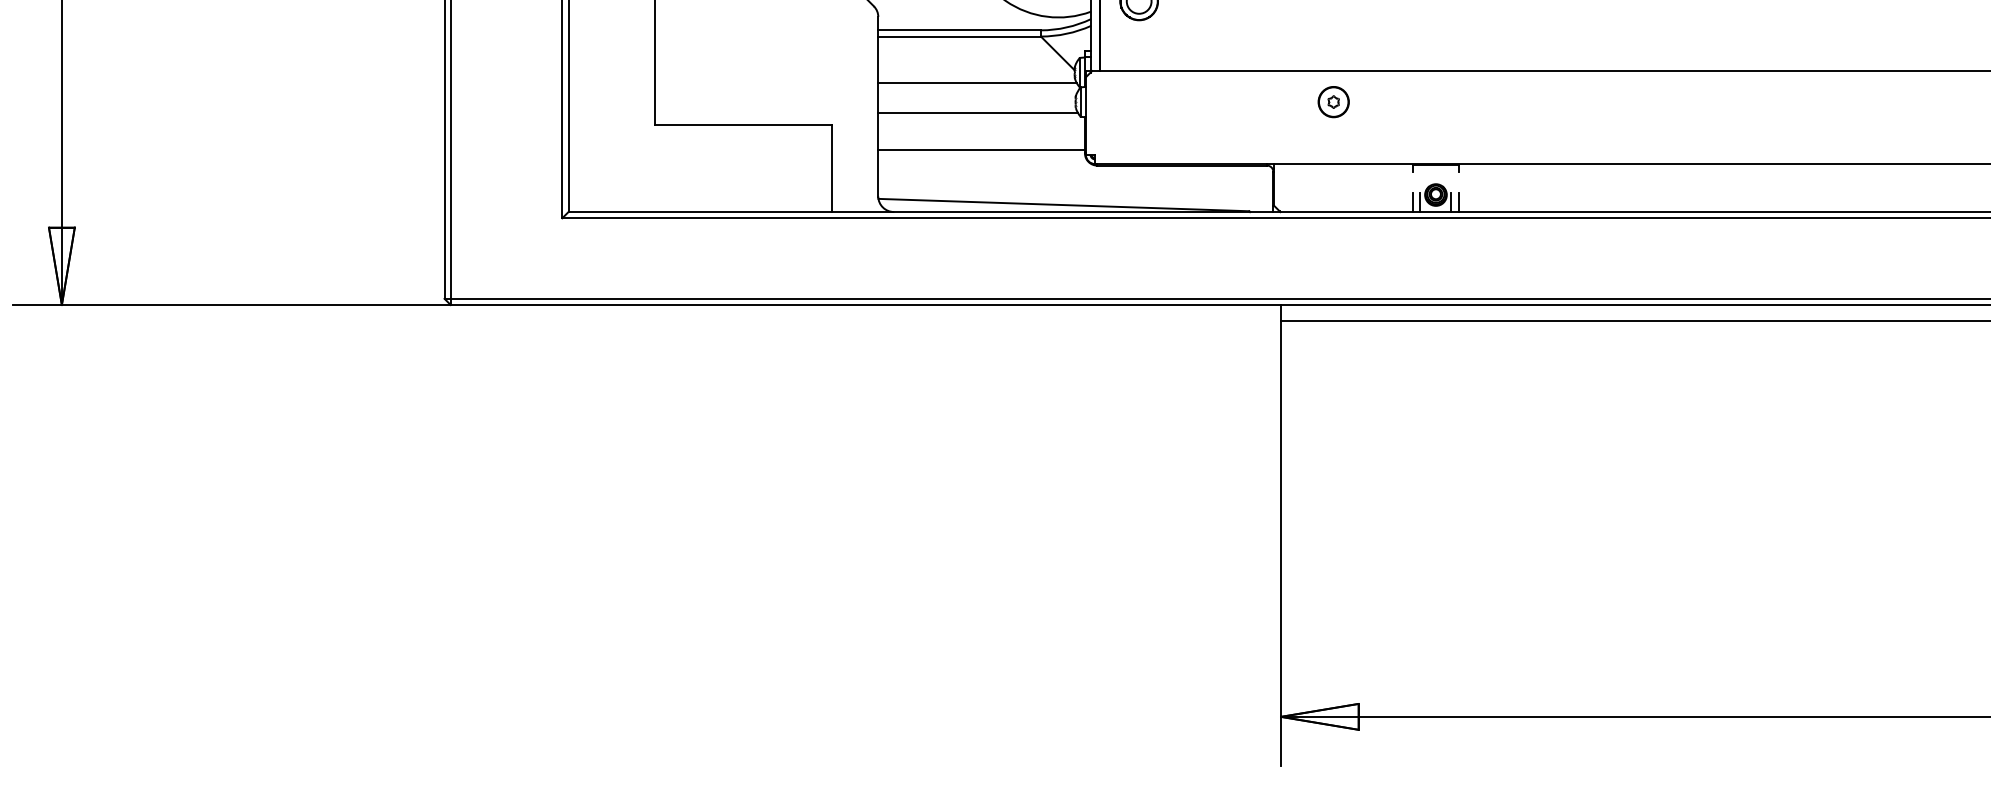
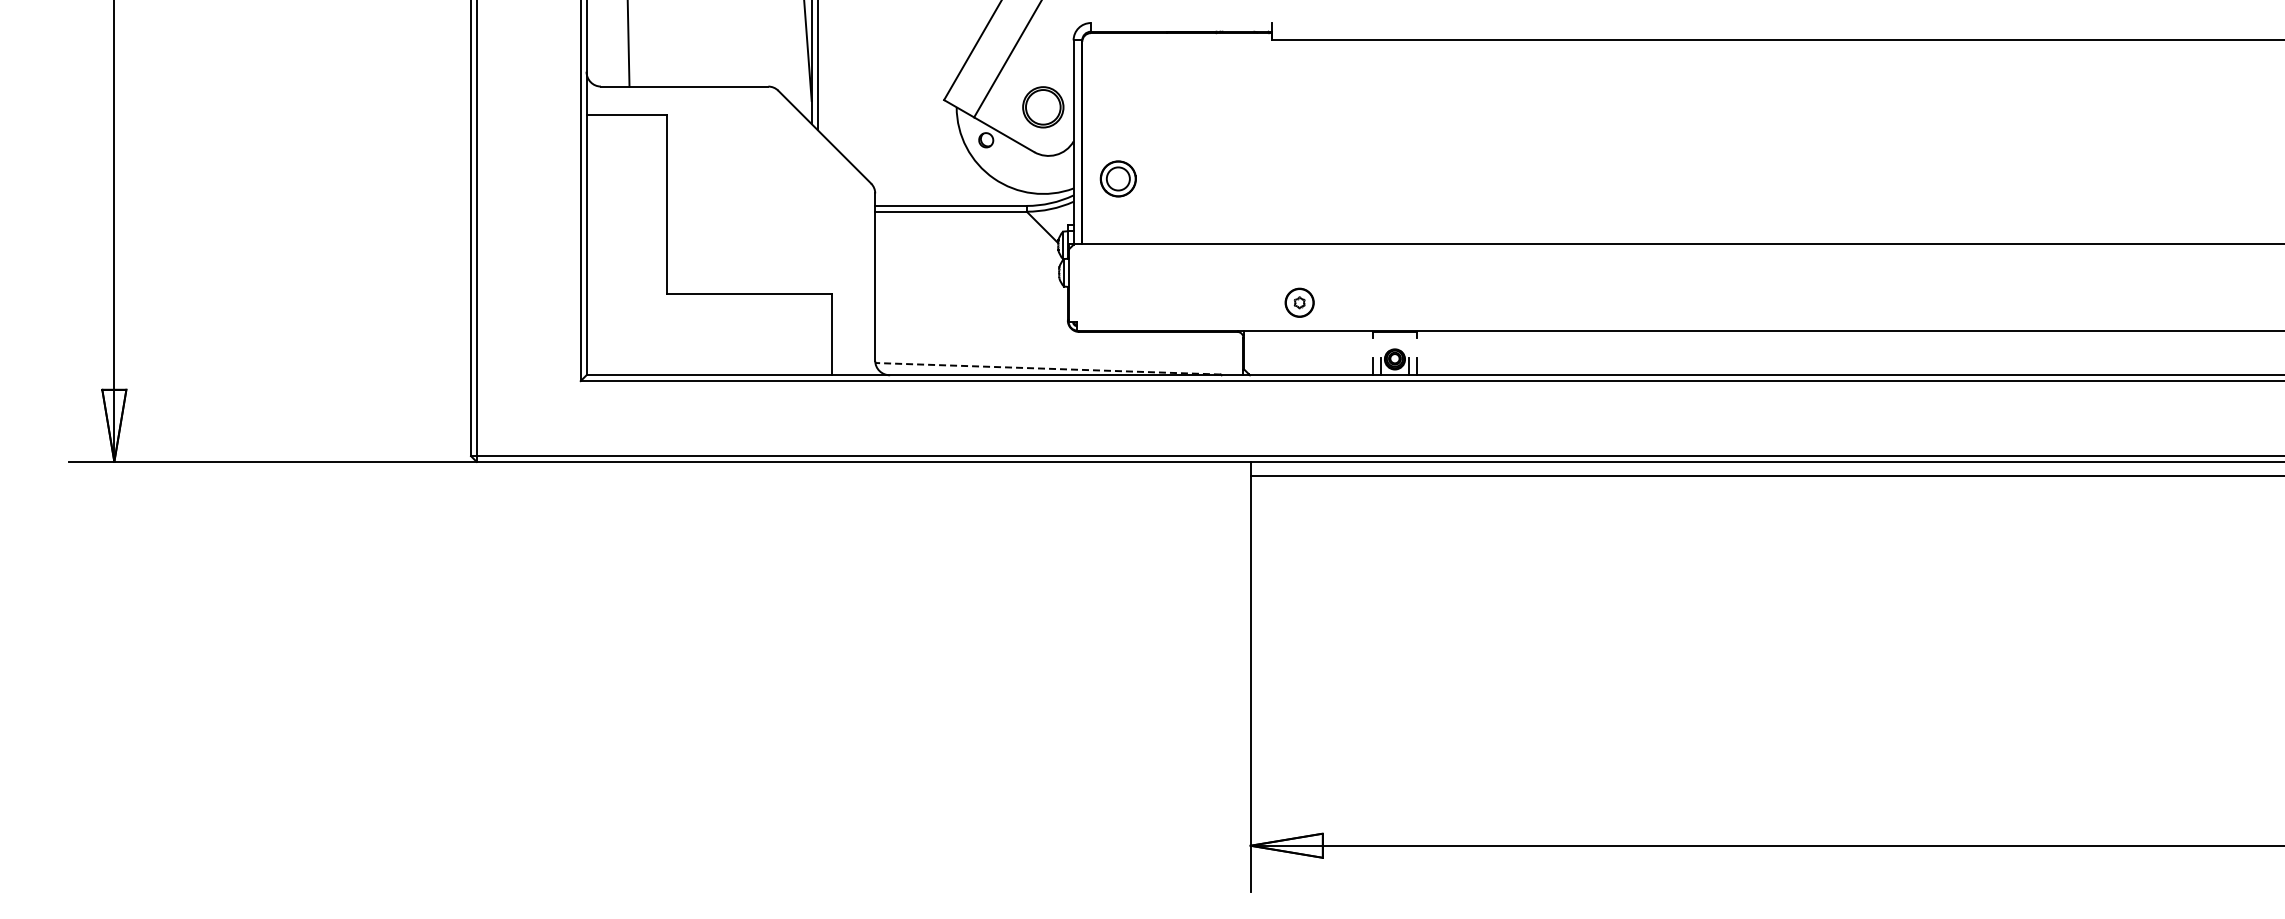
line: (977, 82) -> (967, 254), removed
part: (1333, 101) -> (1299, 302), moved
line: (978, 113) -> (968, 283), removed
line: (981, 150) -> (971, 317), removed
line: (1064, 204) -> (1048, 368), solid -> dashed

